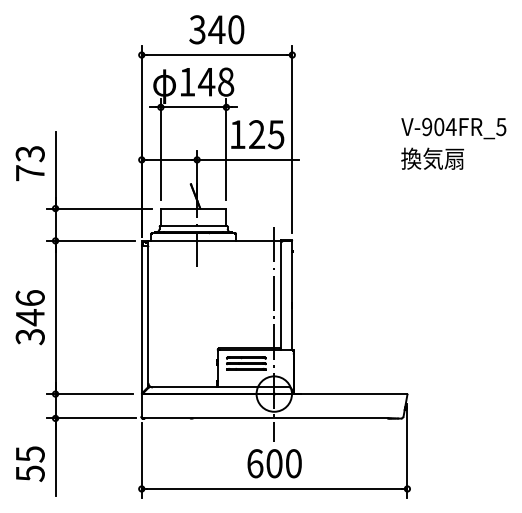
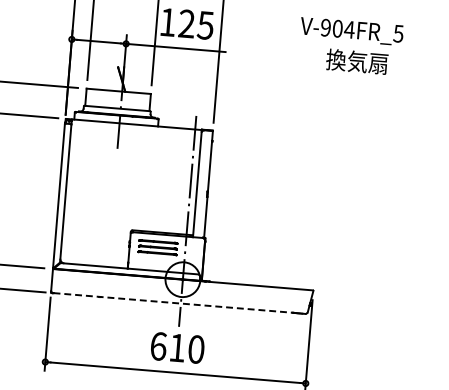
text: (453, 128) -> (351, 31), moved
line: (266, 418) -> (173, 303), solid -> dashed
text: (274, 463) -> (177, 347), 600 -> 610

